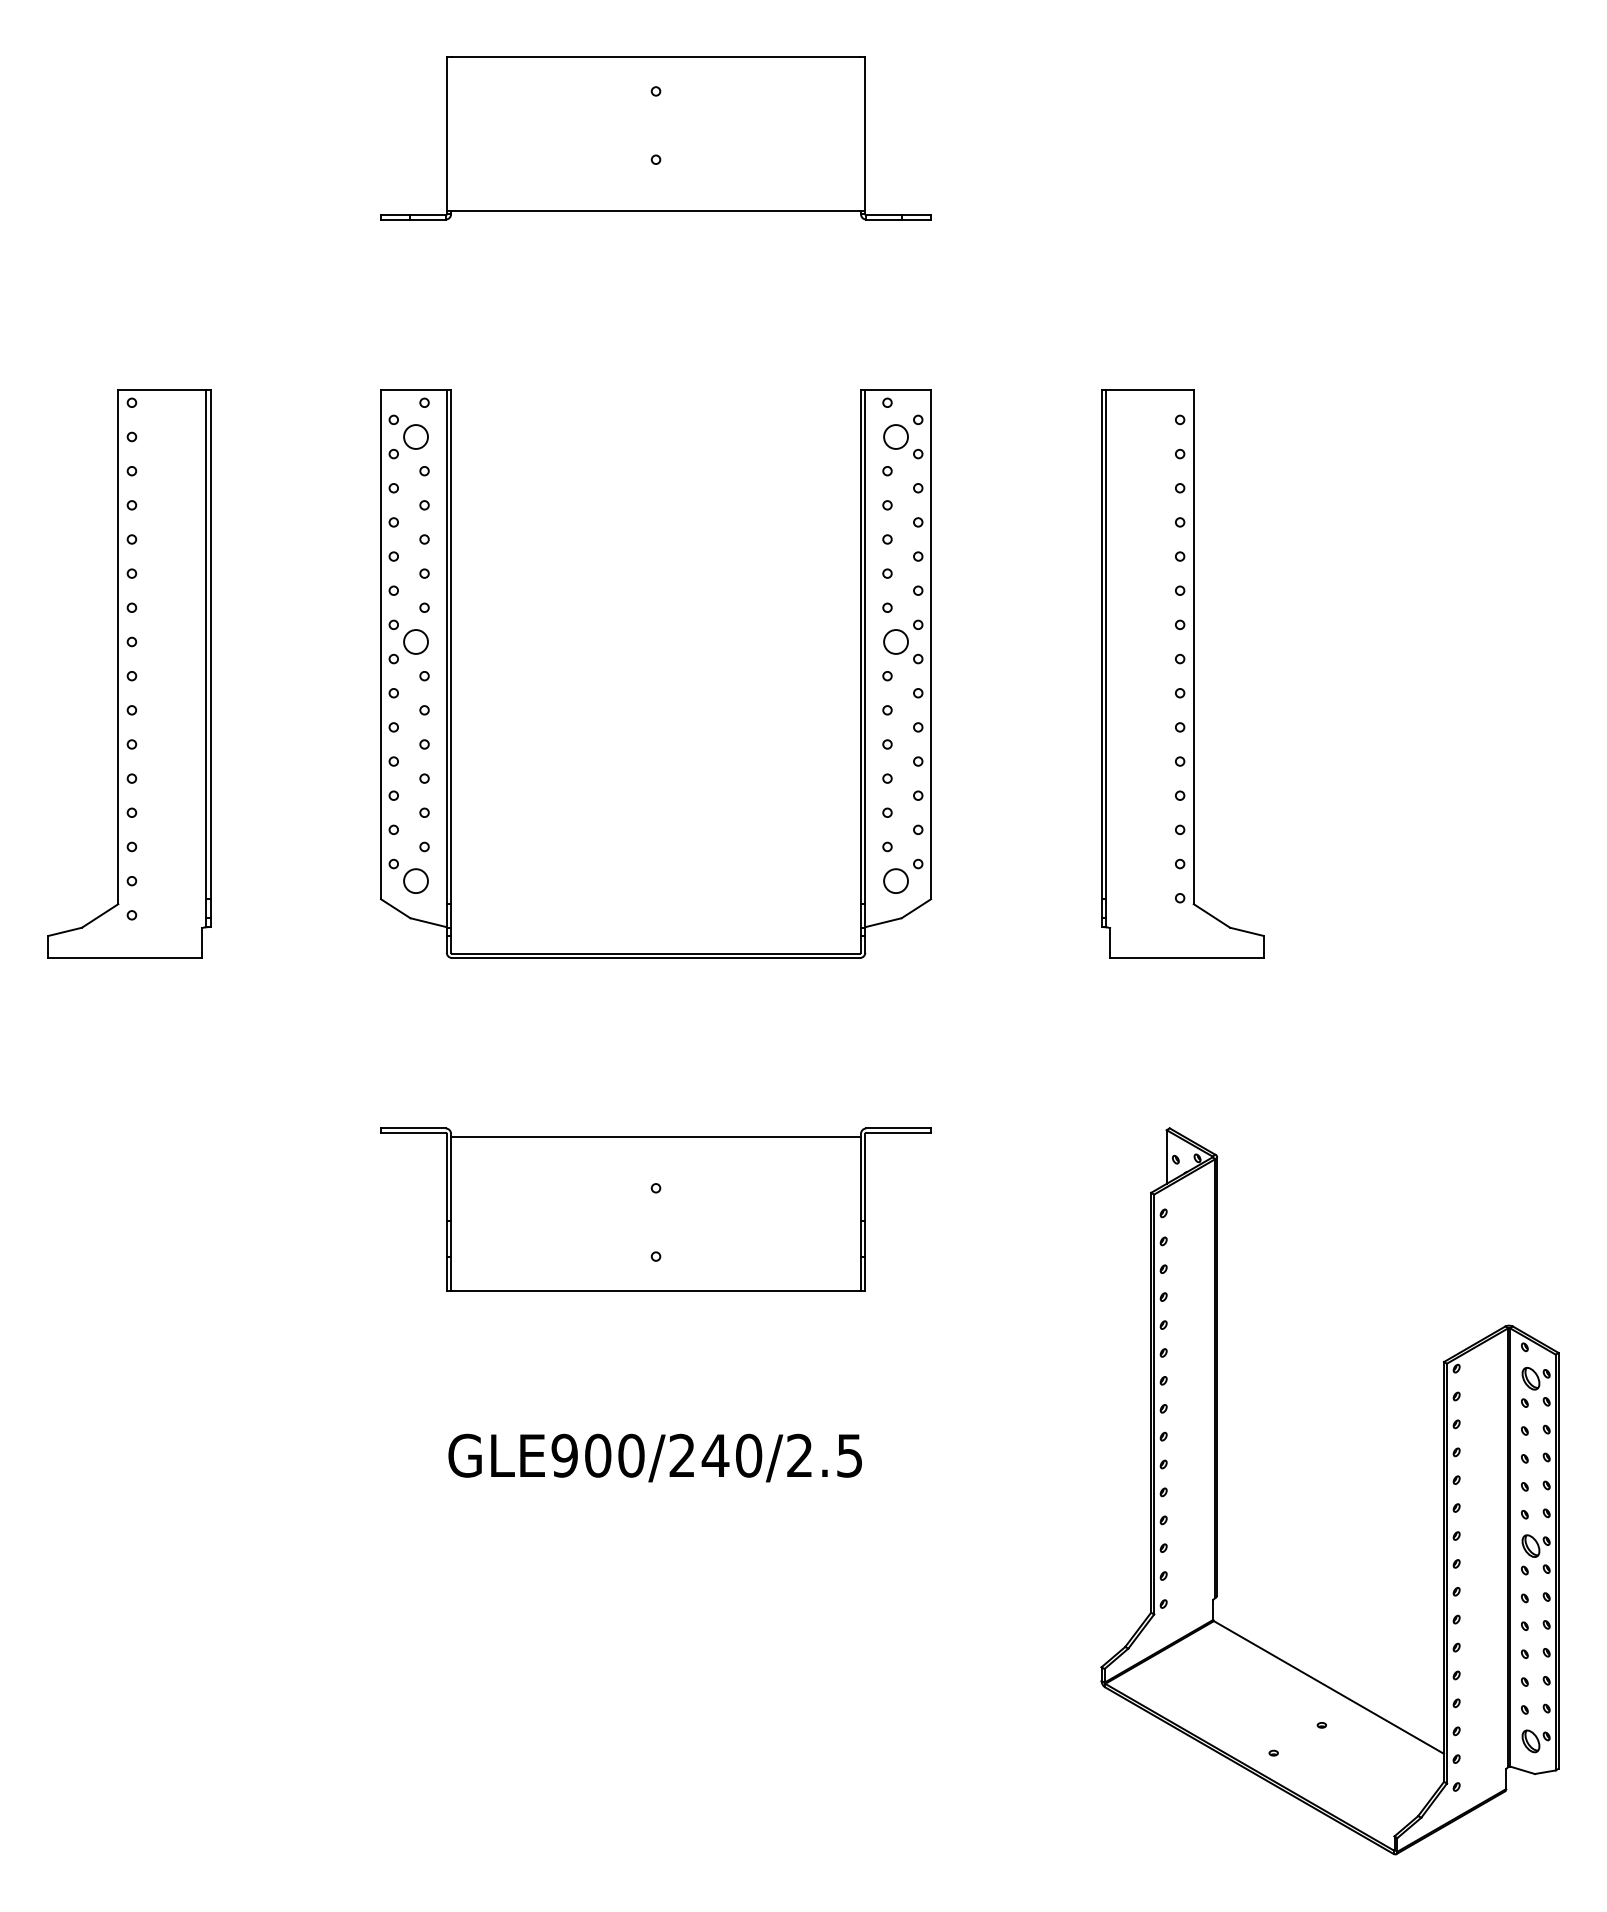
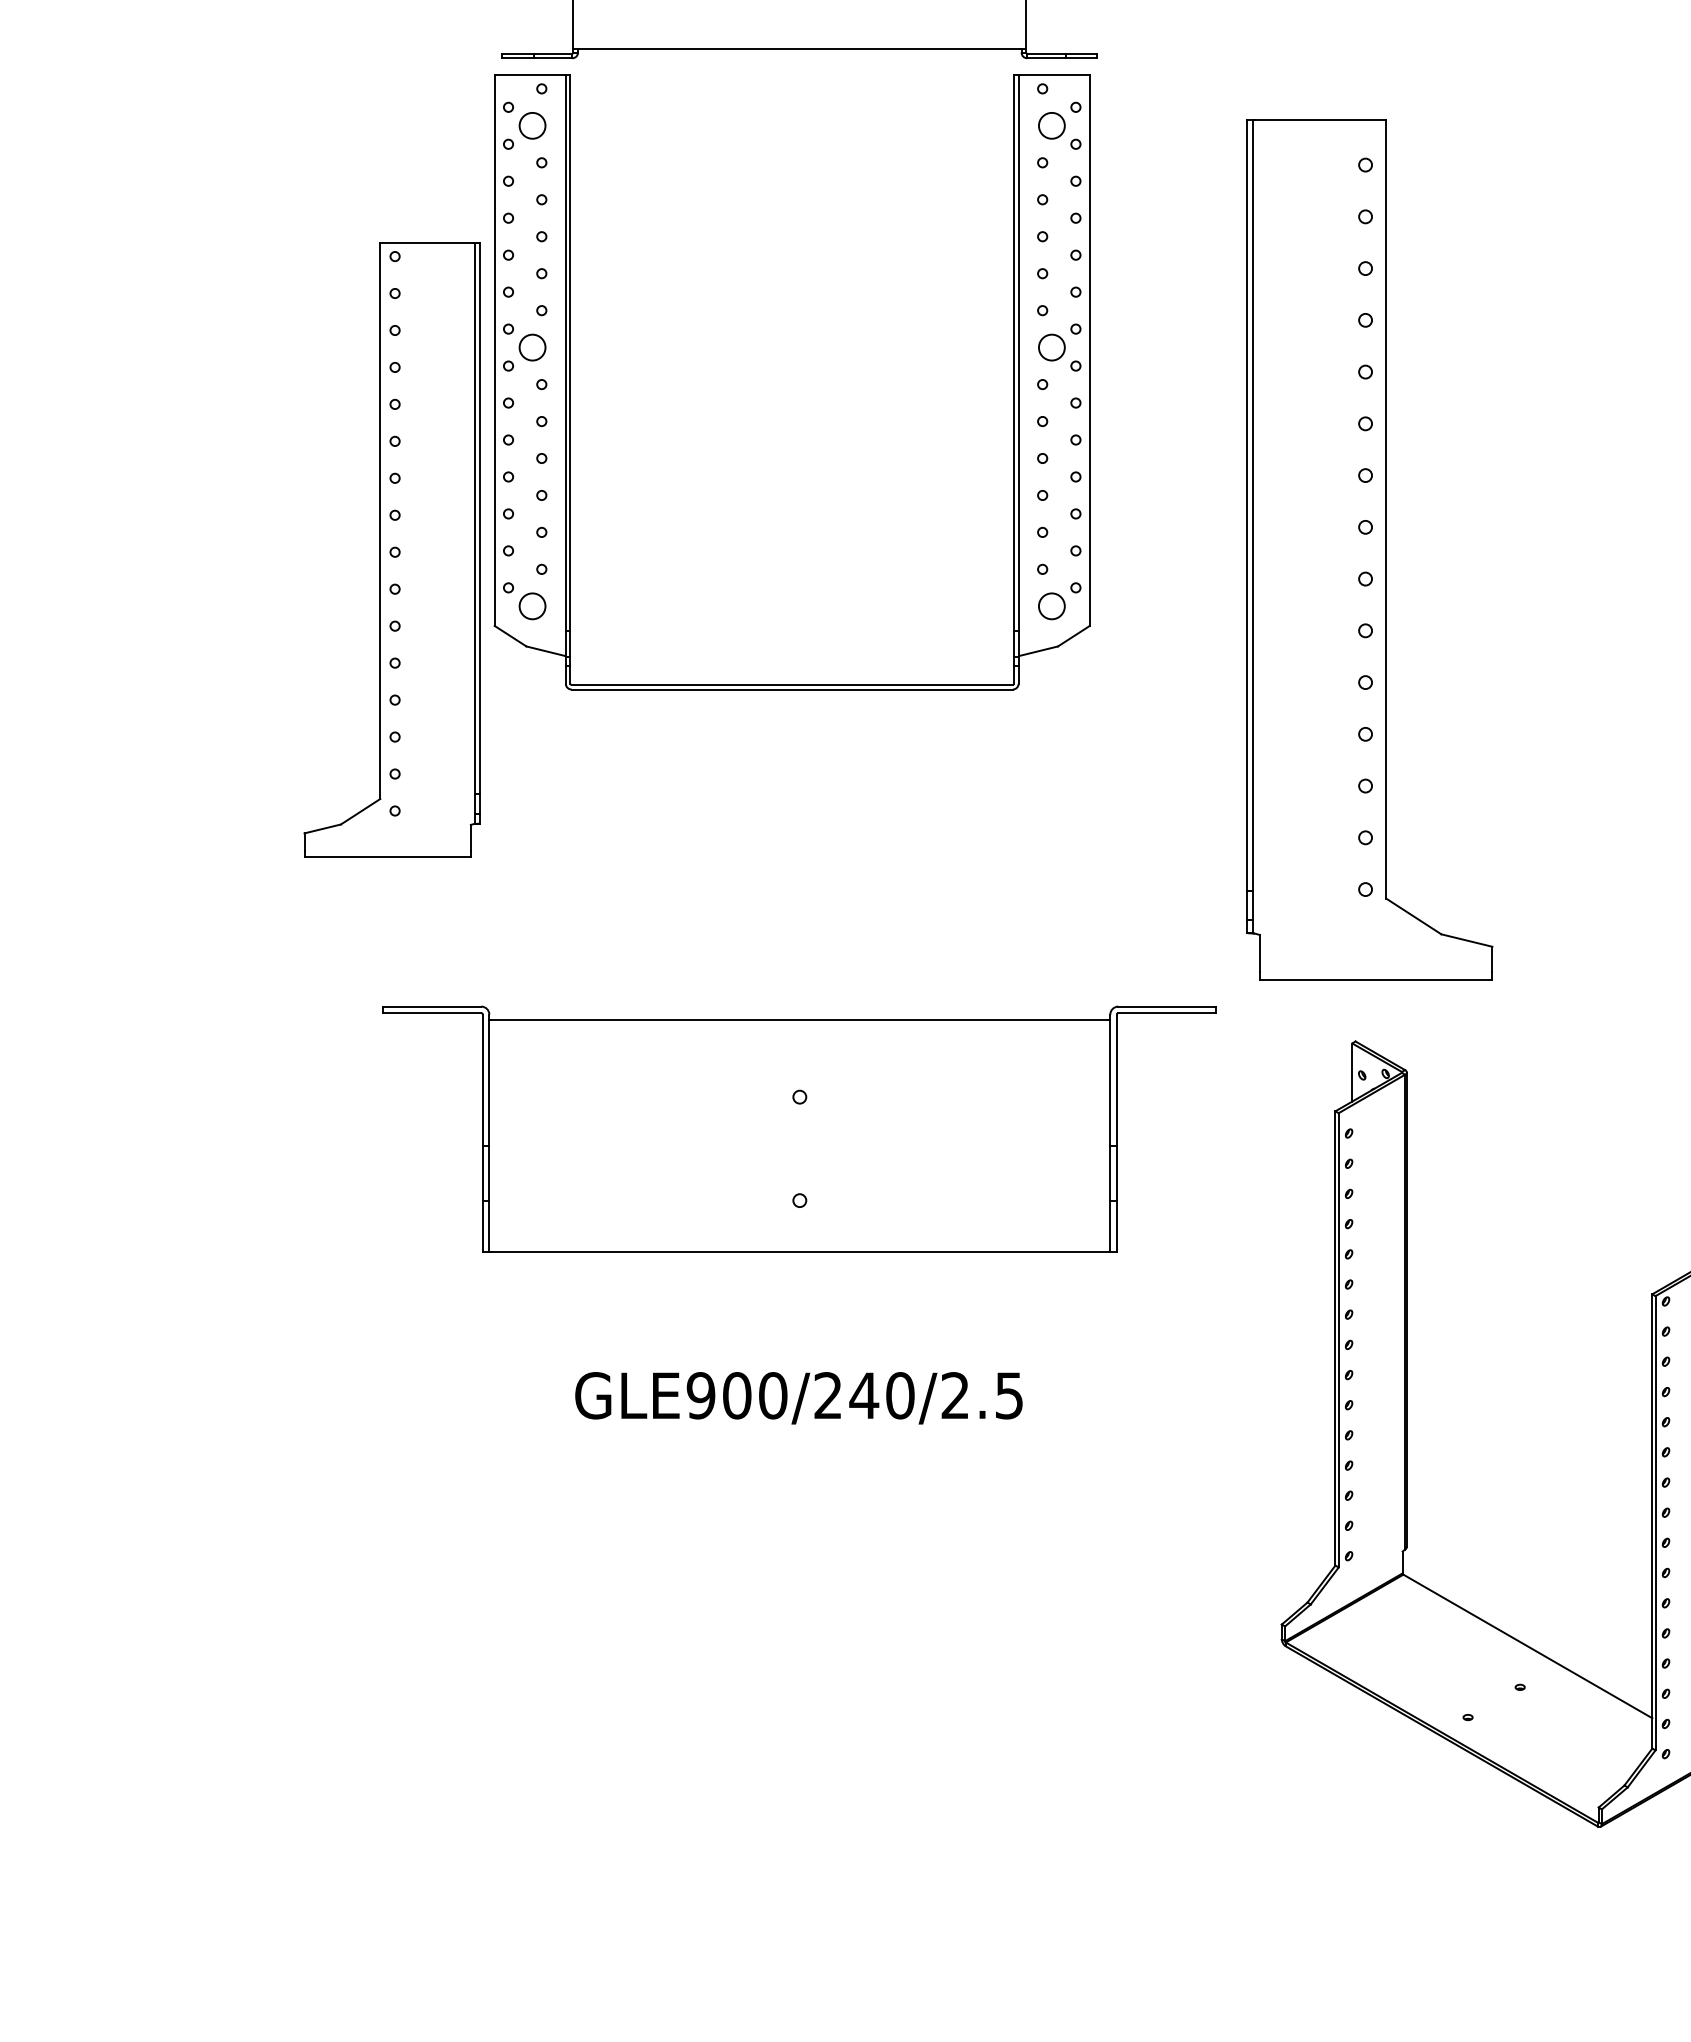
part: (129, 673) -> (392, 549), moved
part: (860, 673) -> (1013, 381), moved
part: (1182, 673) -> (1369, 549), size x1.4
part: (655, 1209) -> (799, 1129), size x1.4

